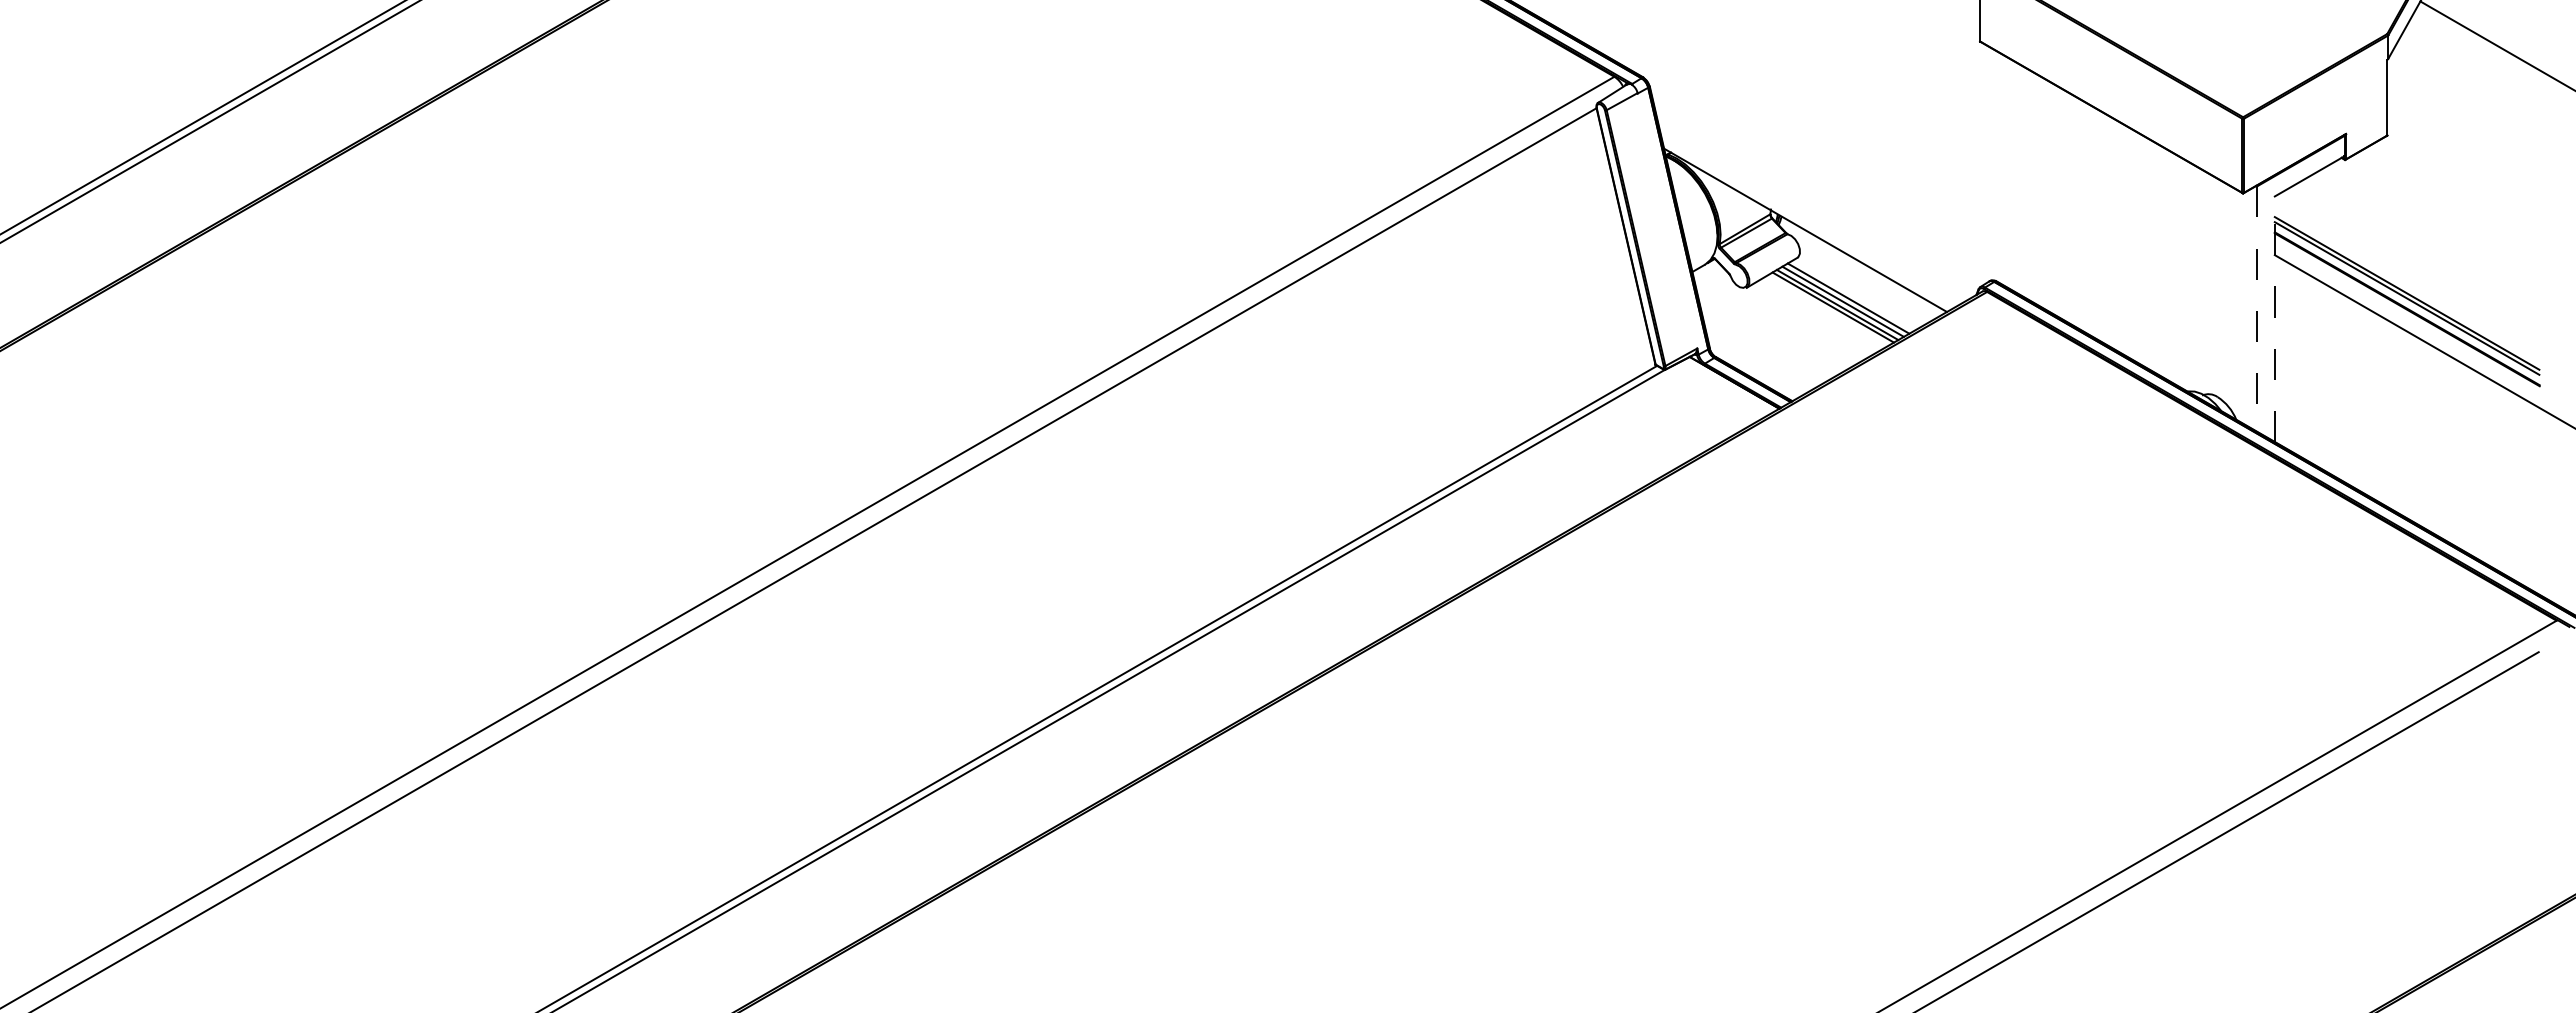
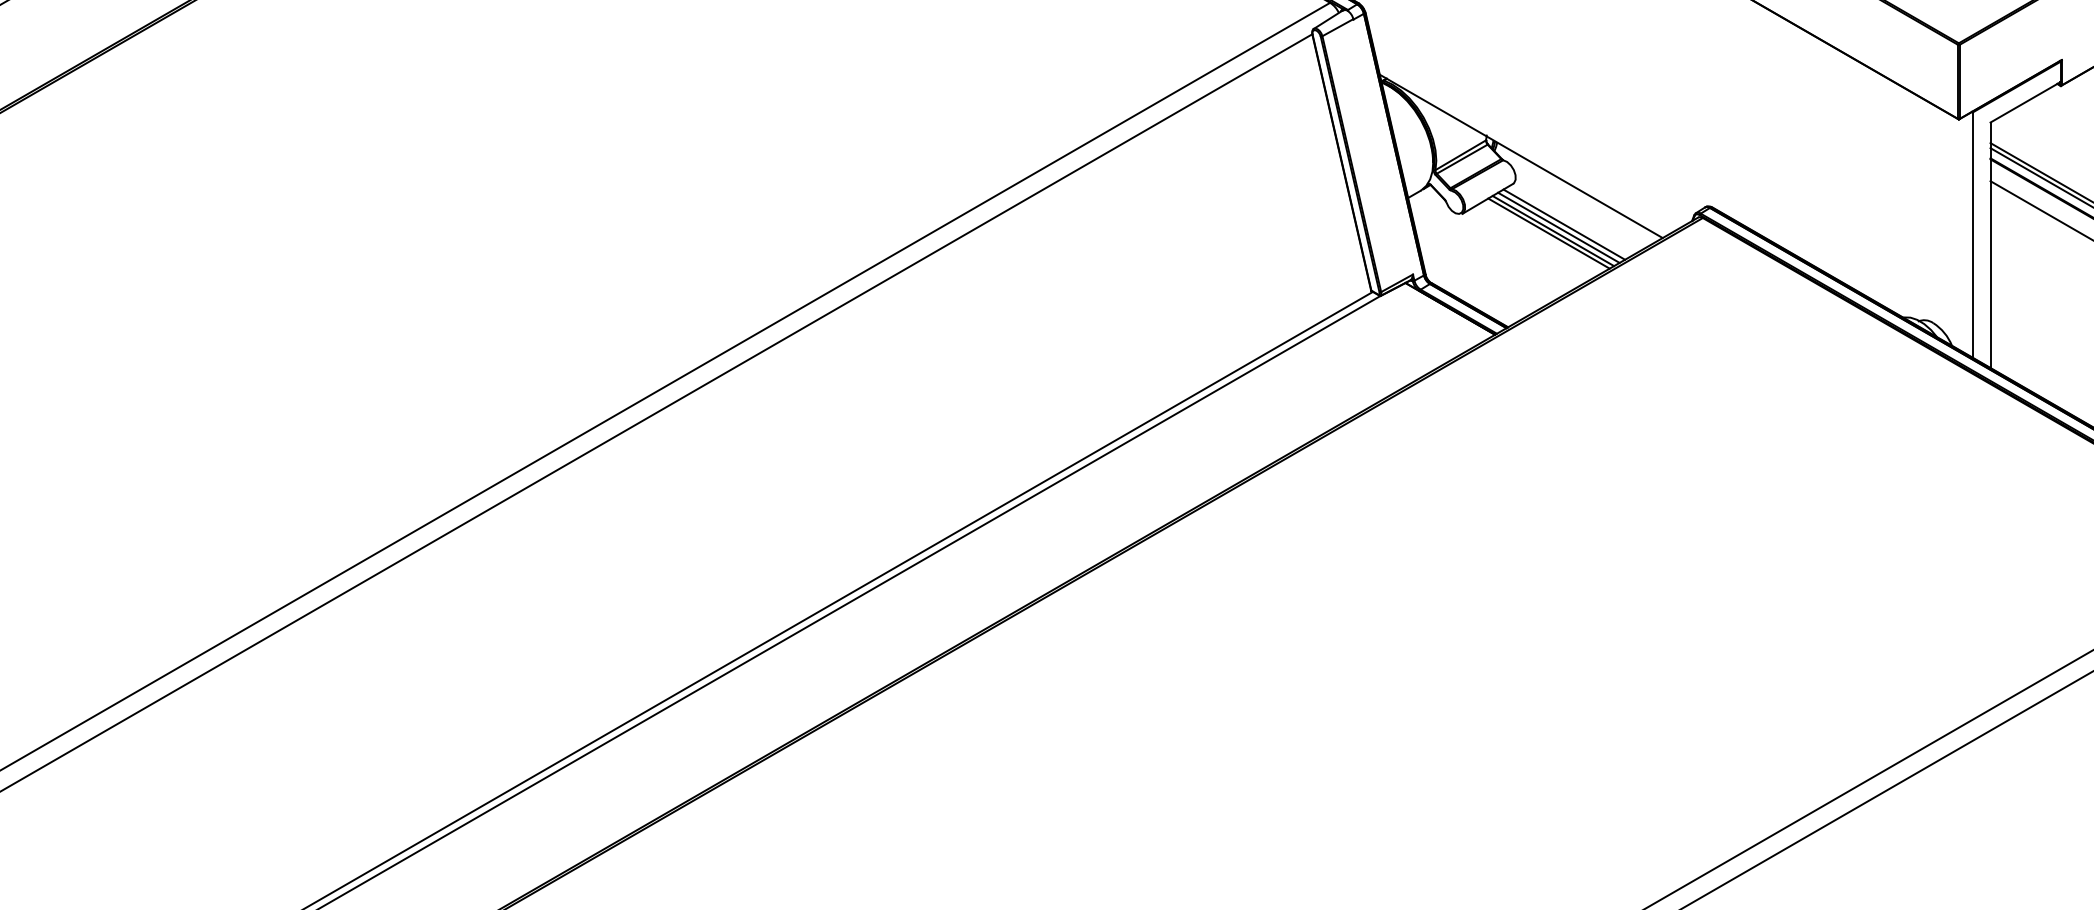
line: (2257, 309) -> (1973, 235), dashed -> solid
line: (2274, 319) -> (1990, 245), dashed -> solid

